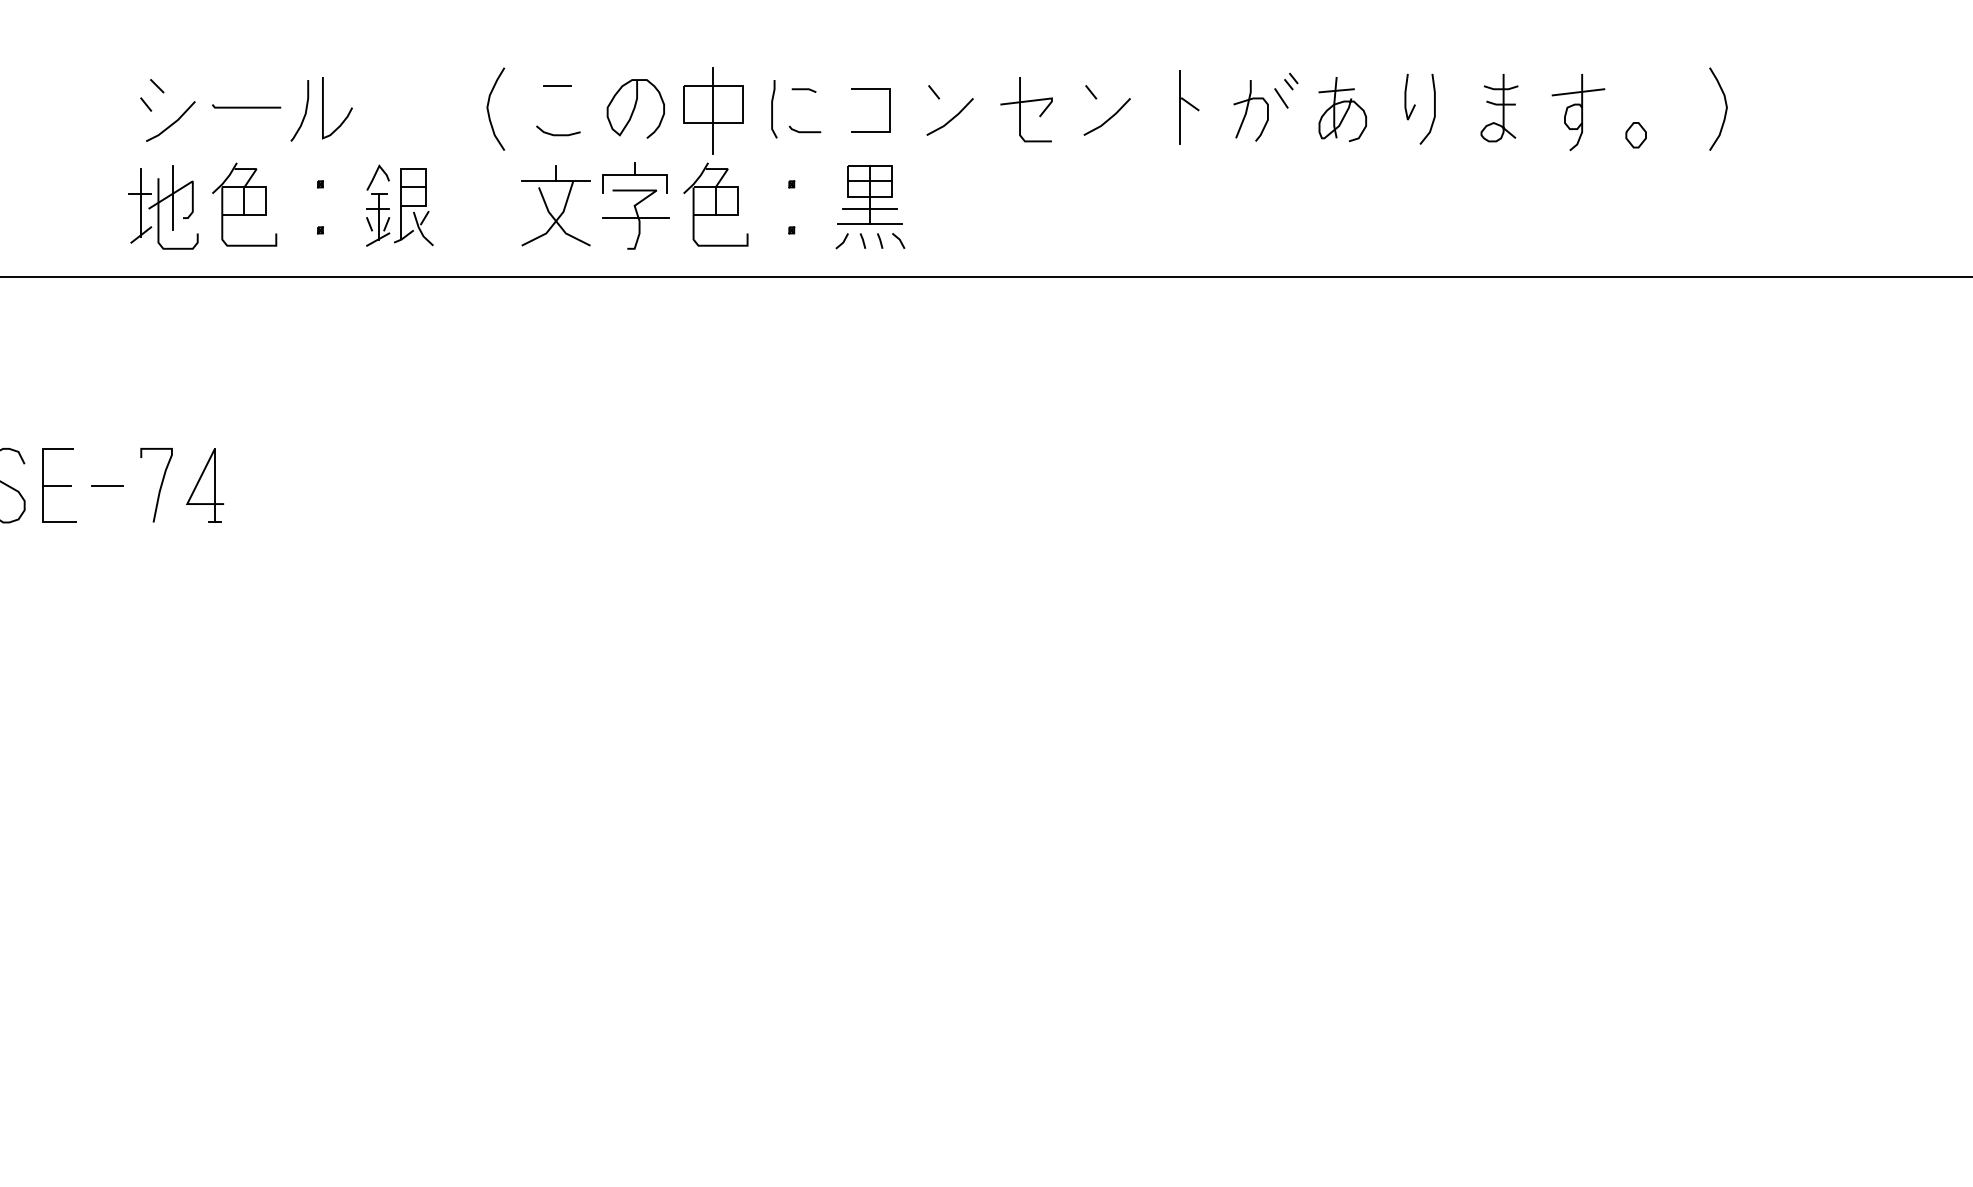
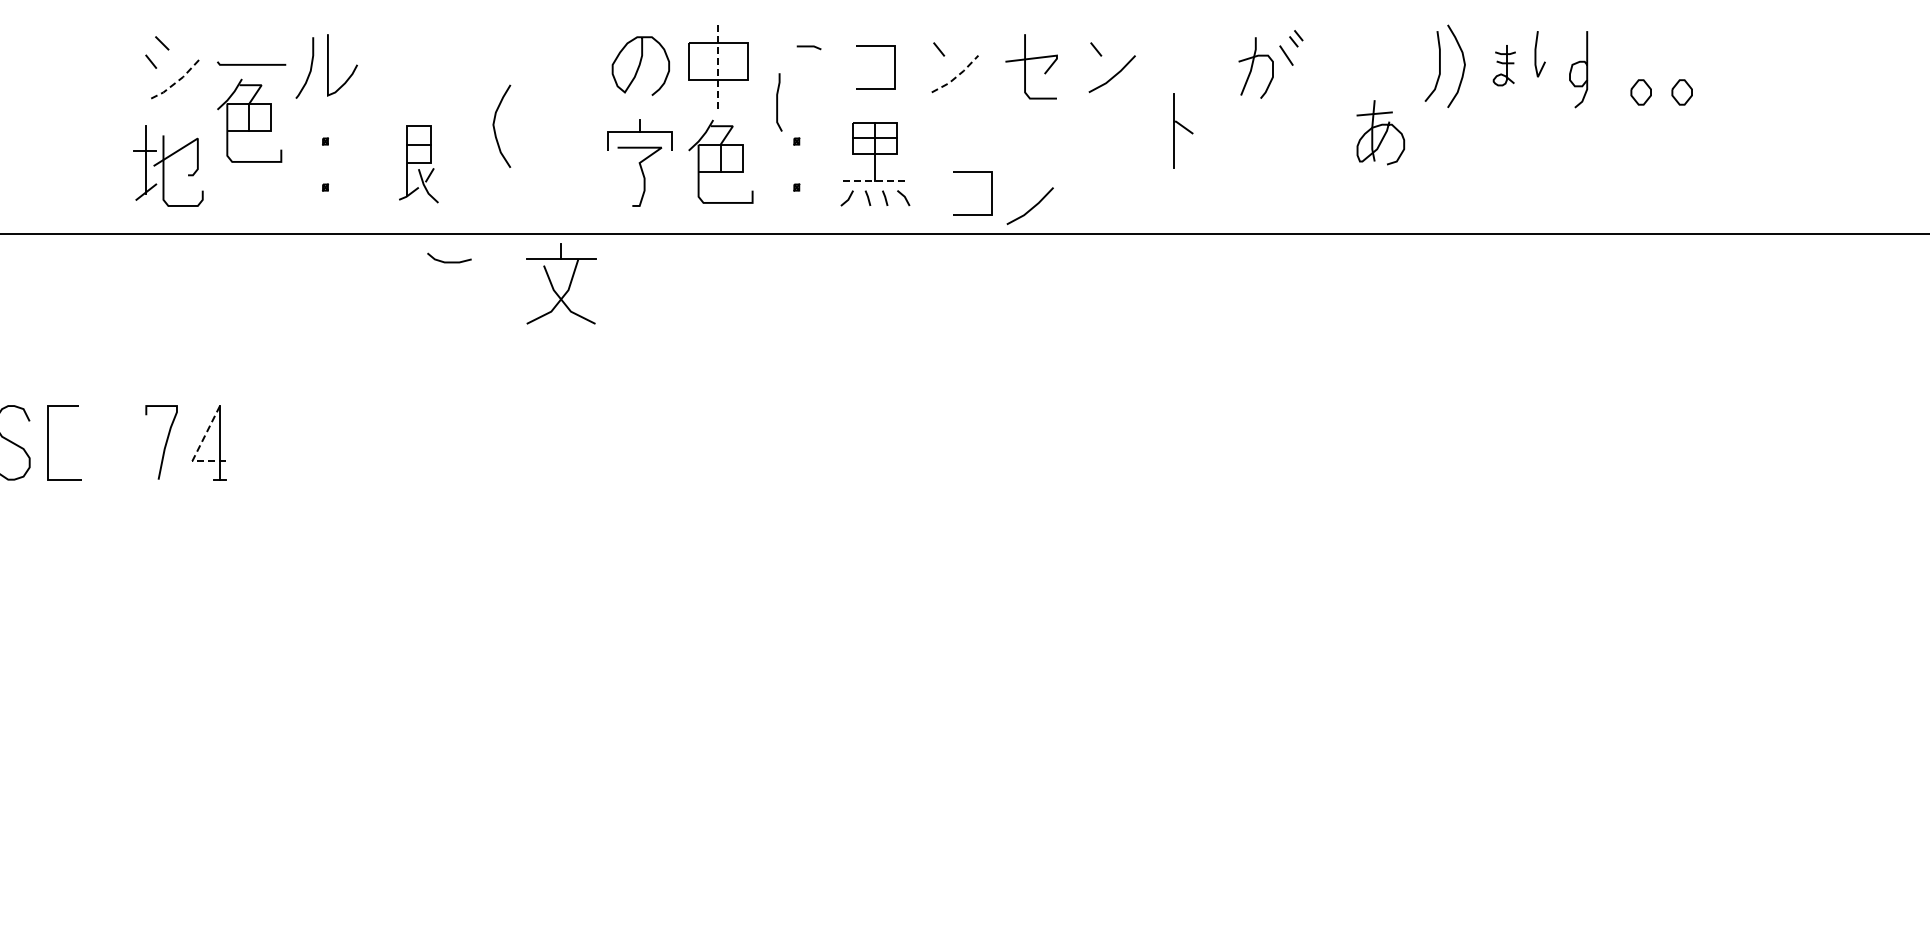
line: (556, 86) -> (561, 43), removed
line: (1578, 92) -> (1583, 49), removed
line: (1406, 96) -> (1536, 53), moved
part: (1189, 107) -> (1183, 130), moved
part: (1499, 108) -> (1504, 65), size x0.6
curve: (1725, 108) -> (1463, 65), moved
line: (772, 109) -> (777, 102), moved
part: (1342, 109) -> (1380, 132), moved
line: (713, 110) -> (718, 67), solid -> dashed
curve: (489, 111) -> (495, 128), moved
line: (952, 119) -> (957, 76), solid -> dashed
line: (173, 123) -> (178, 80), solid -> dashed
line: (804, 131) -> (809, 88), removed
line: (558, 134) -> (449, 261), moved
part: (1676, 135) -> (1681, 92), added
line: (173, 197) -> (178, 154), removed
part: (244, 204) -> (249, 120), moved
part: (378, 205) -> (383, 162), removed
part: (548, 208) -> (553, 286), moved
line: (870, 208) -> (875, 165), removed
line: (635, 218) -> (640, 175), removed
line: (870, 224) -> (875, 181), solid -> dashed
line: (986, 236) -> (991, 193), added
line: (1026, 250) -> (1031, 207), added
line: (56, 485) -> (61, 442), removed
line: (107, 485) -> (112, 442), removed
line: (192, 493) -> (197, 450), solid -> dashed

